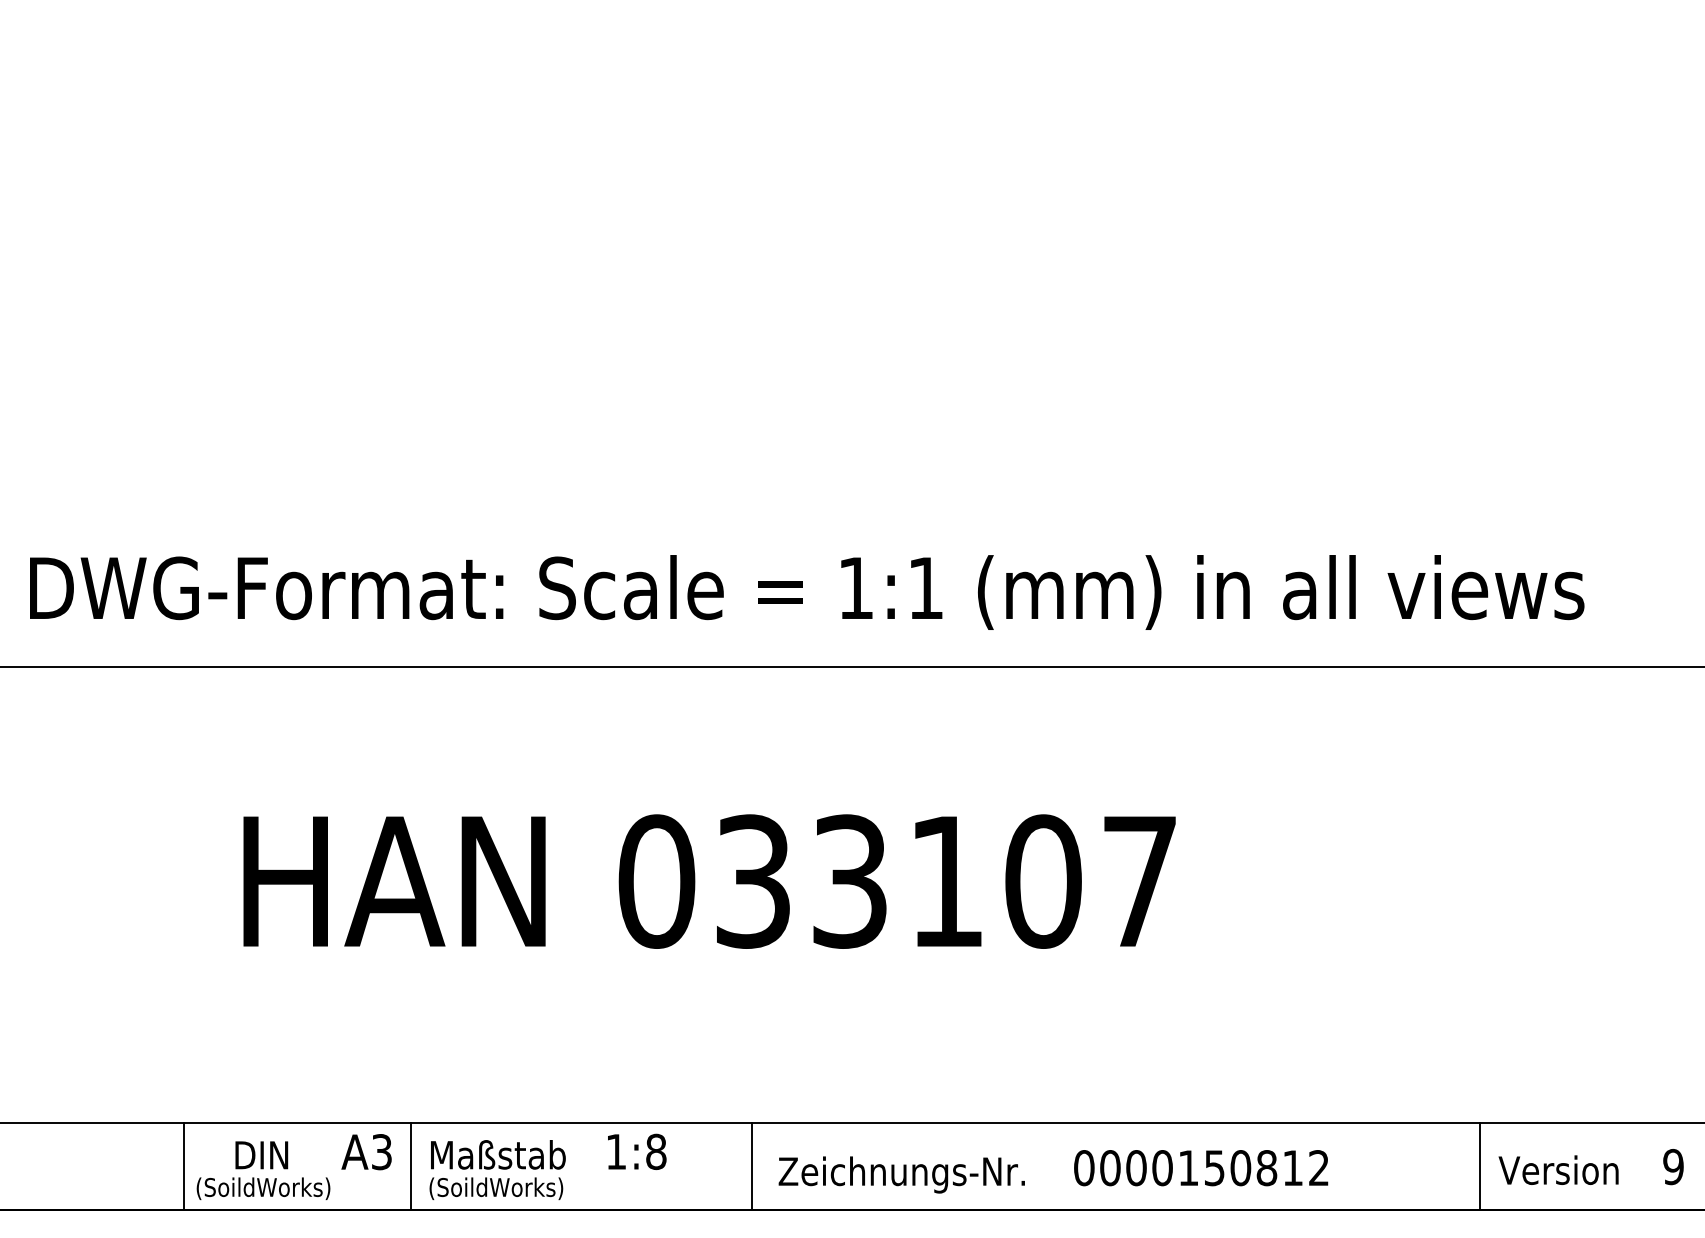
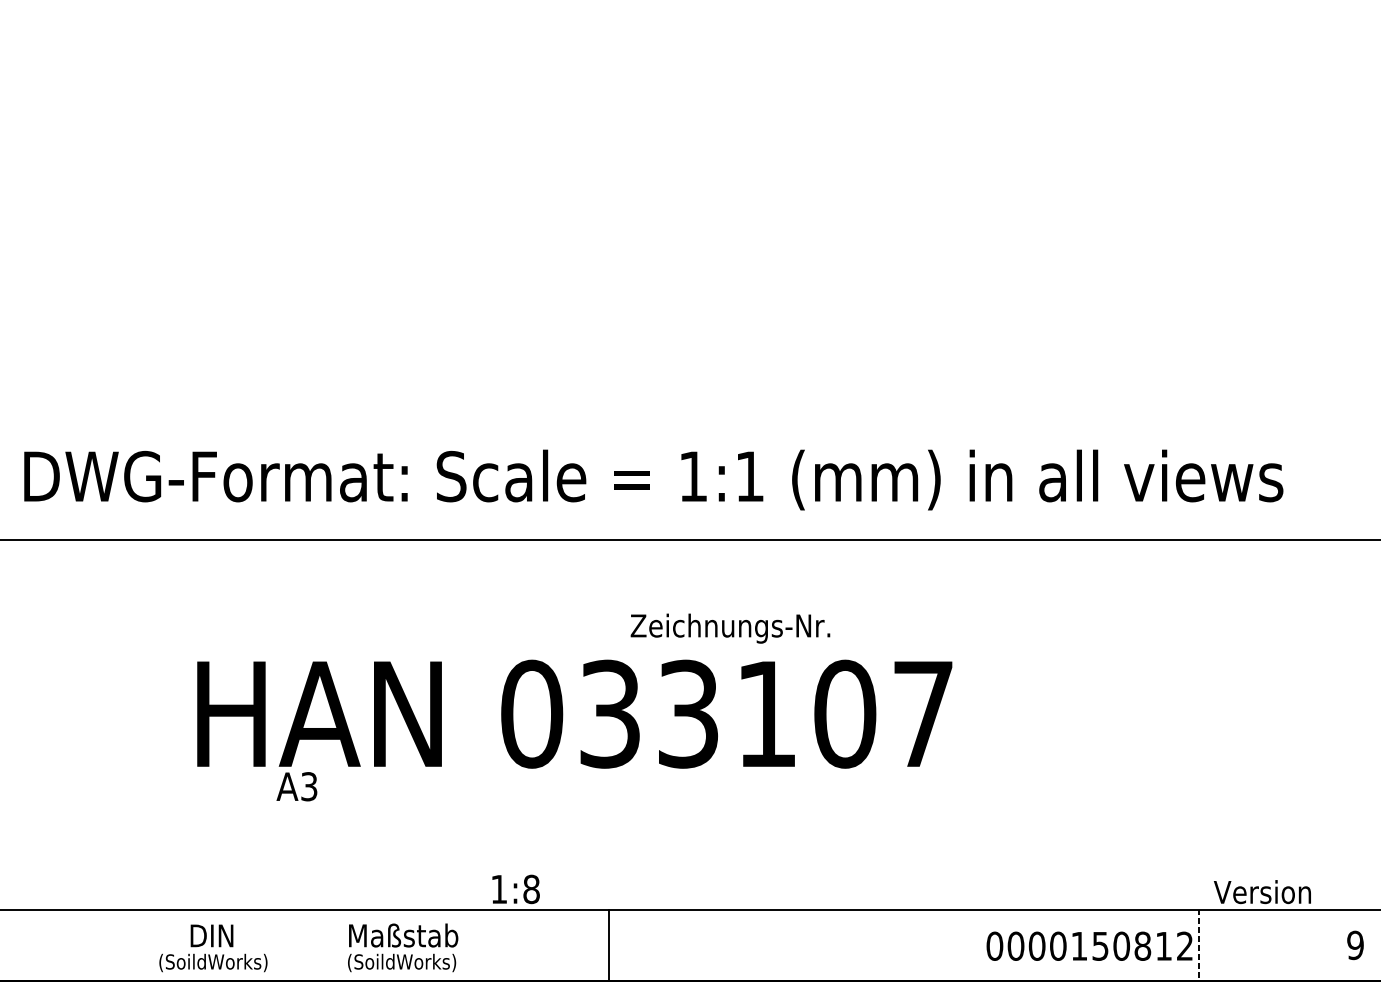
text: (637, 1151) -> (516, 889), moved
text: (366, 1152) -> (296, 787), moved
line: (184, 1166) -> (149, 944), removed
line: (410, 1166) -> (332, 944), removed
line: (1479, 1166) -> (1198, 944), solid -> dashed
text: (1201, 1168) -> (1089, 946), moved
text: (1558, 1169) -> (1262, 891), moved
text: (901, 1174) -> (730, 628), moved

